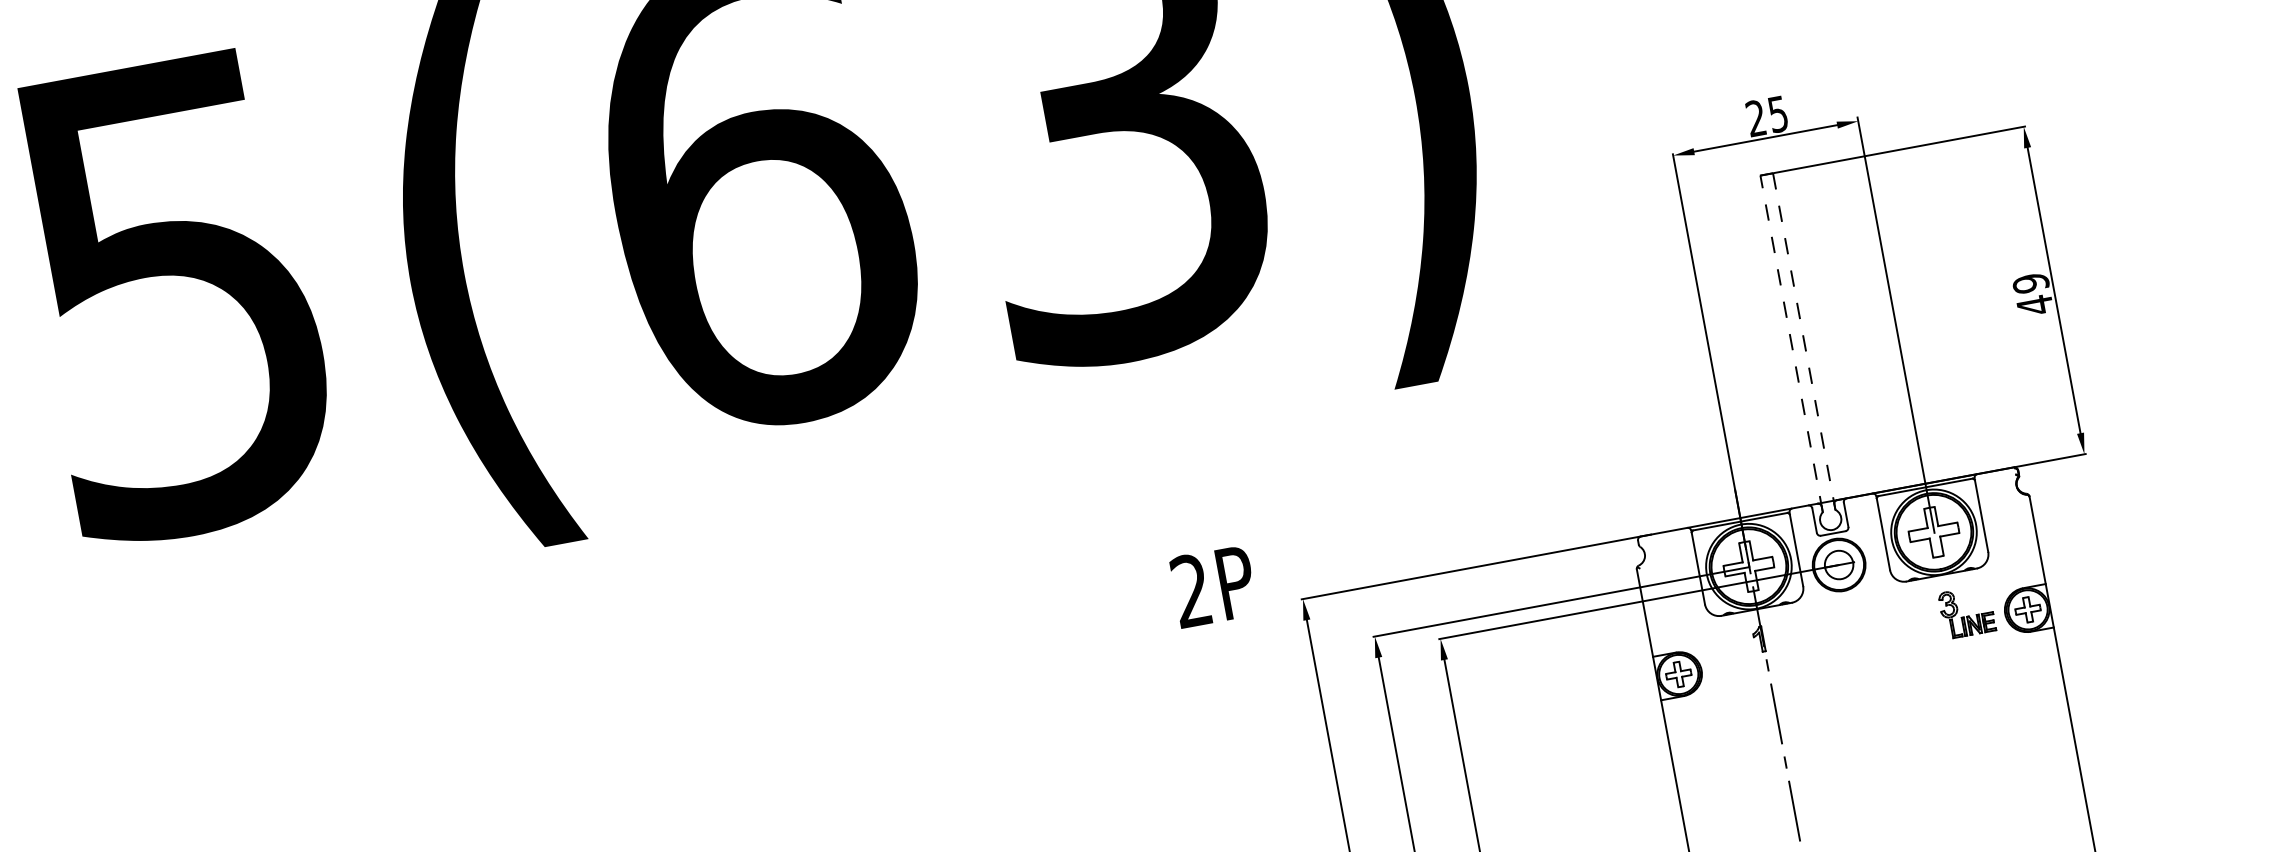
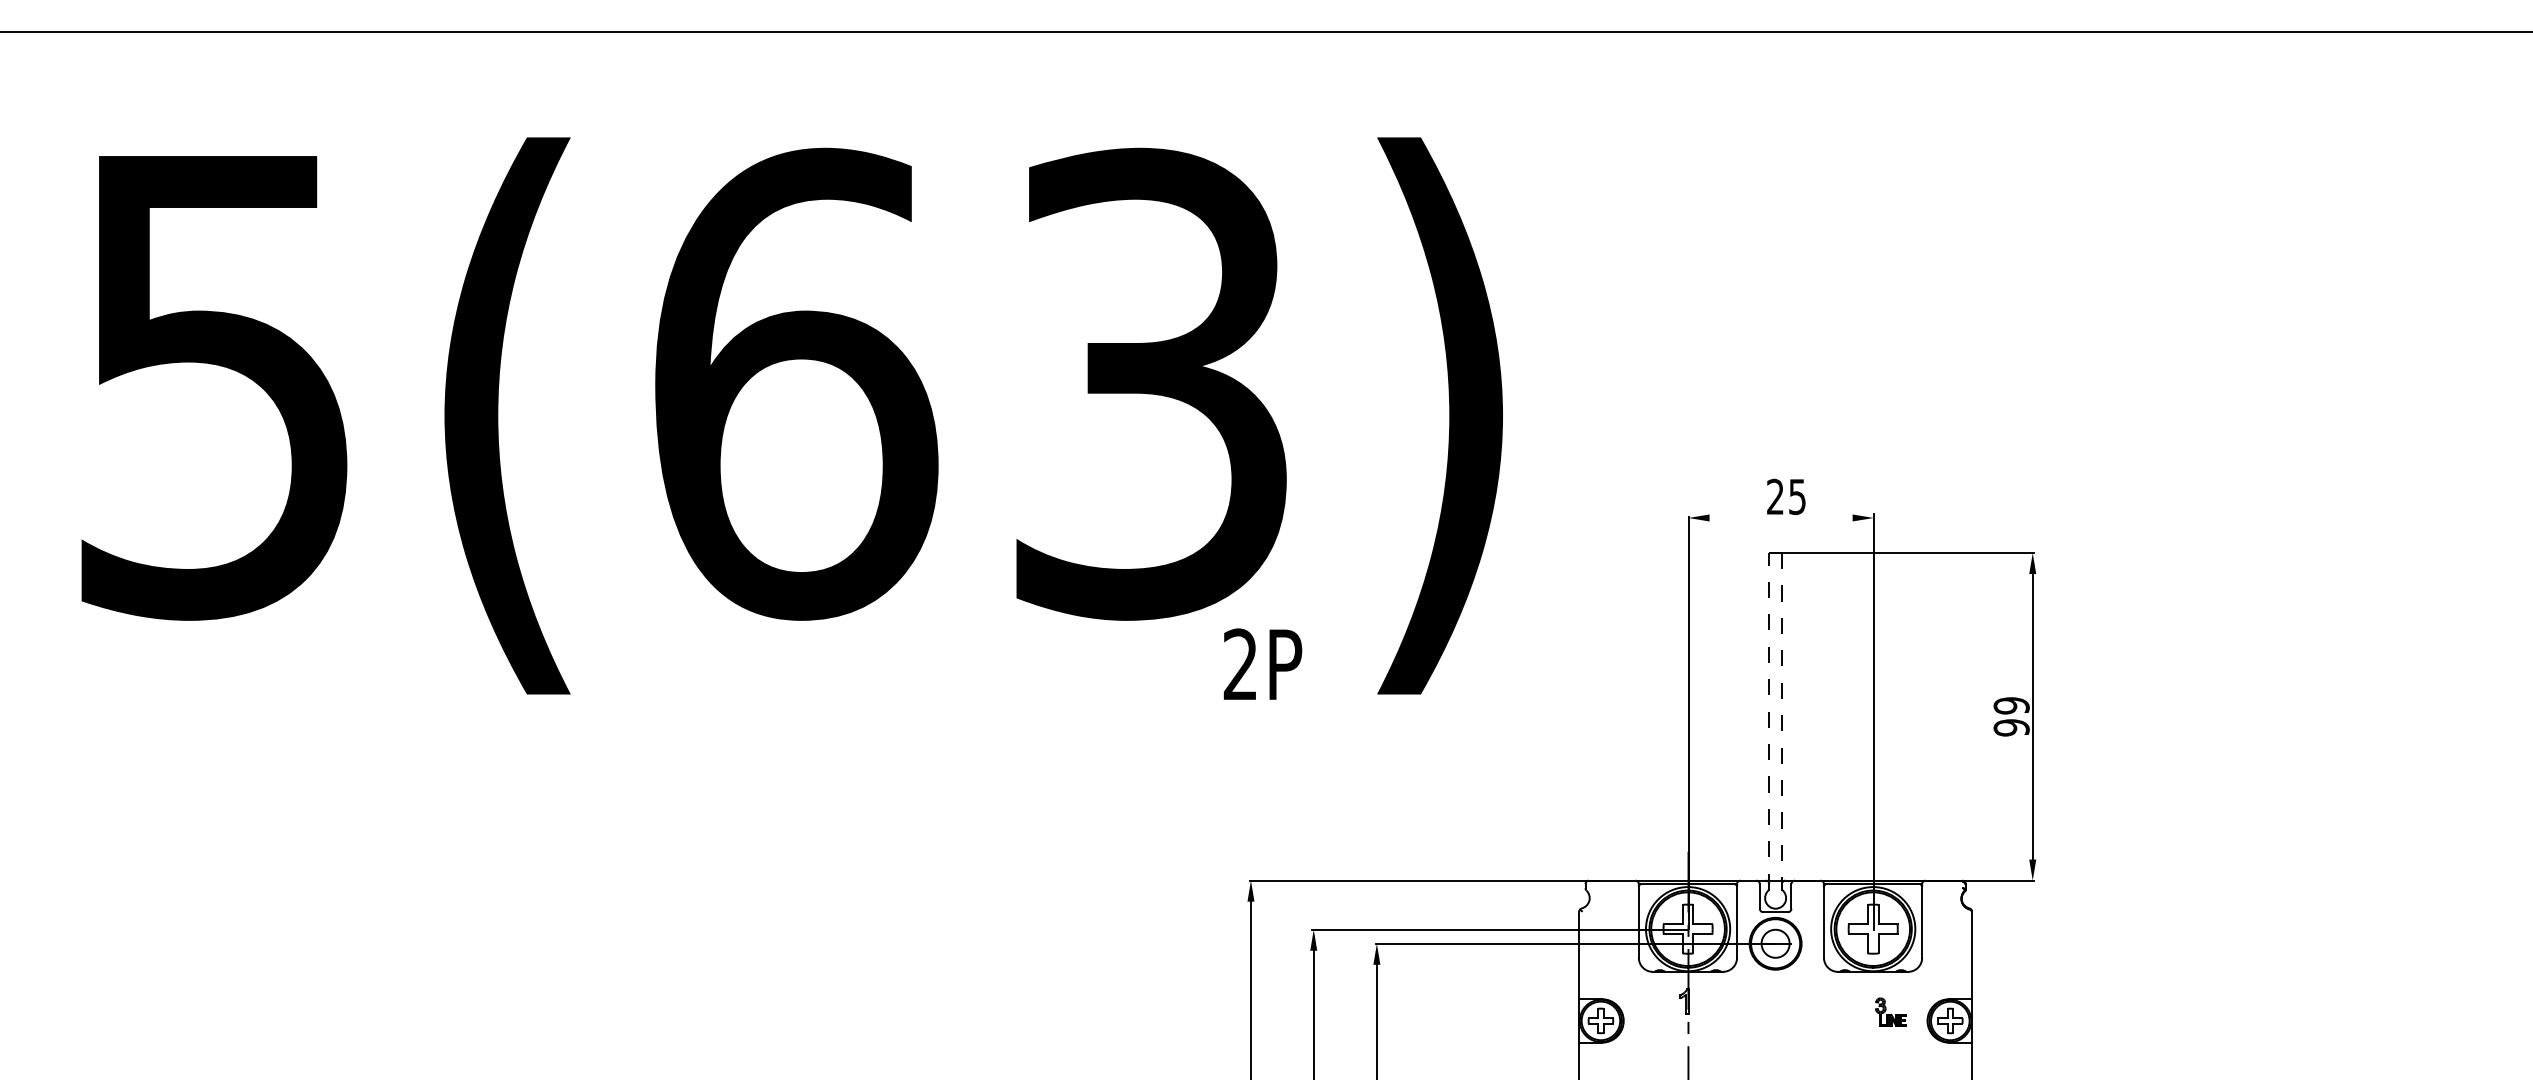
line: (1765, 138) -> (1780, 517), removed
text: (2034, 305) -> (2011, 727), 49 -> 99
text: (1213, 585) -> (1262, 663), moved
part: (1966, 611) -> (1890, 1011), size x0.6

